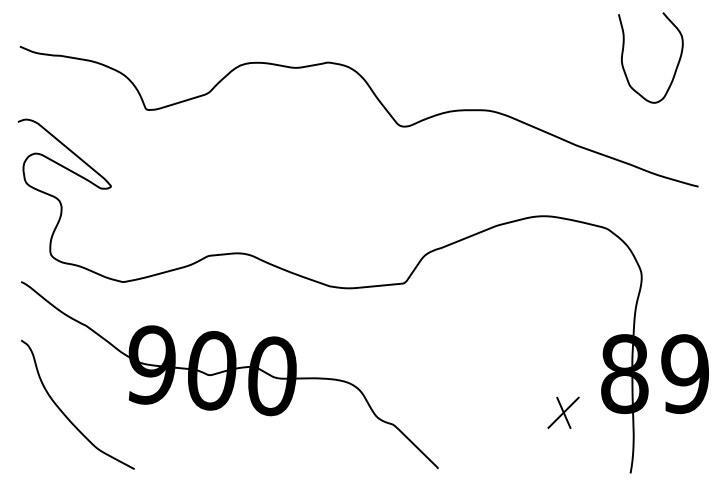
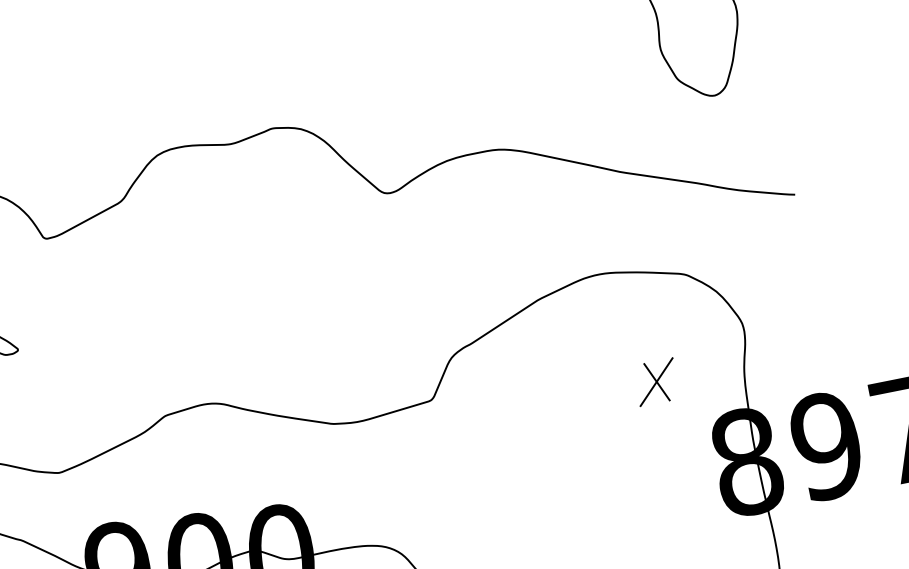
part: (563, 412) -> (656, 381), moved

